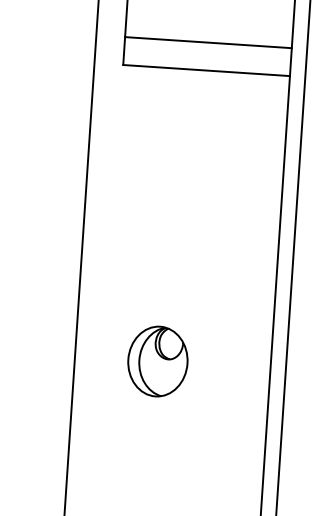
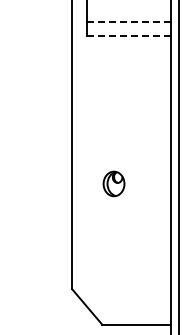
line: (207, 43) -> (128, 22), solid -> dashed
line: (206, 70) -> (128, 36), solid -> dashed
part: (156, 360) -> (113, 183), size x0.7

